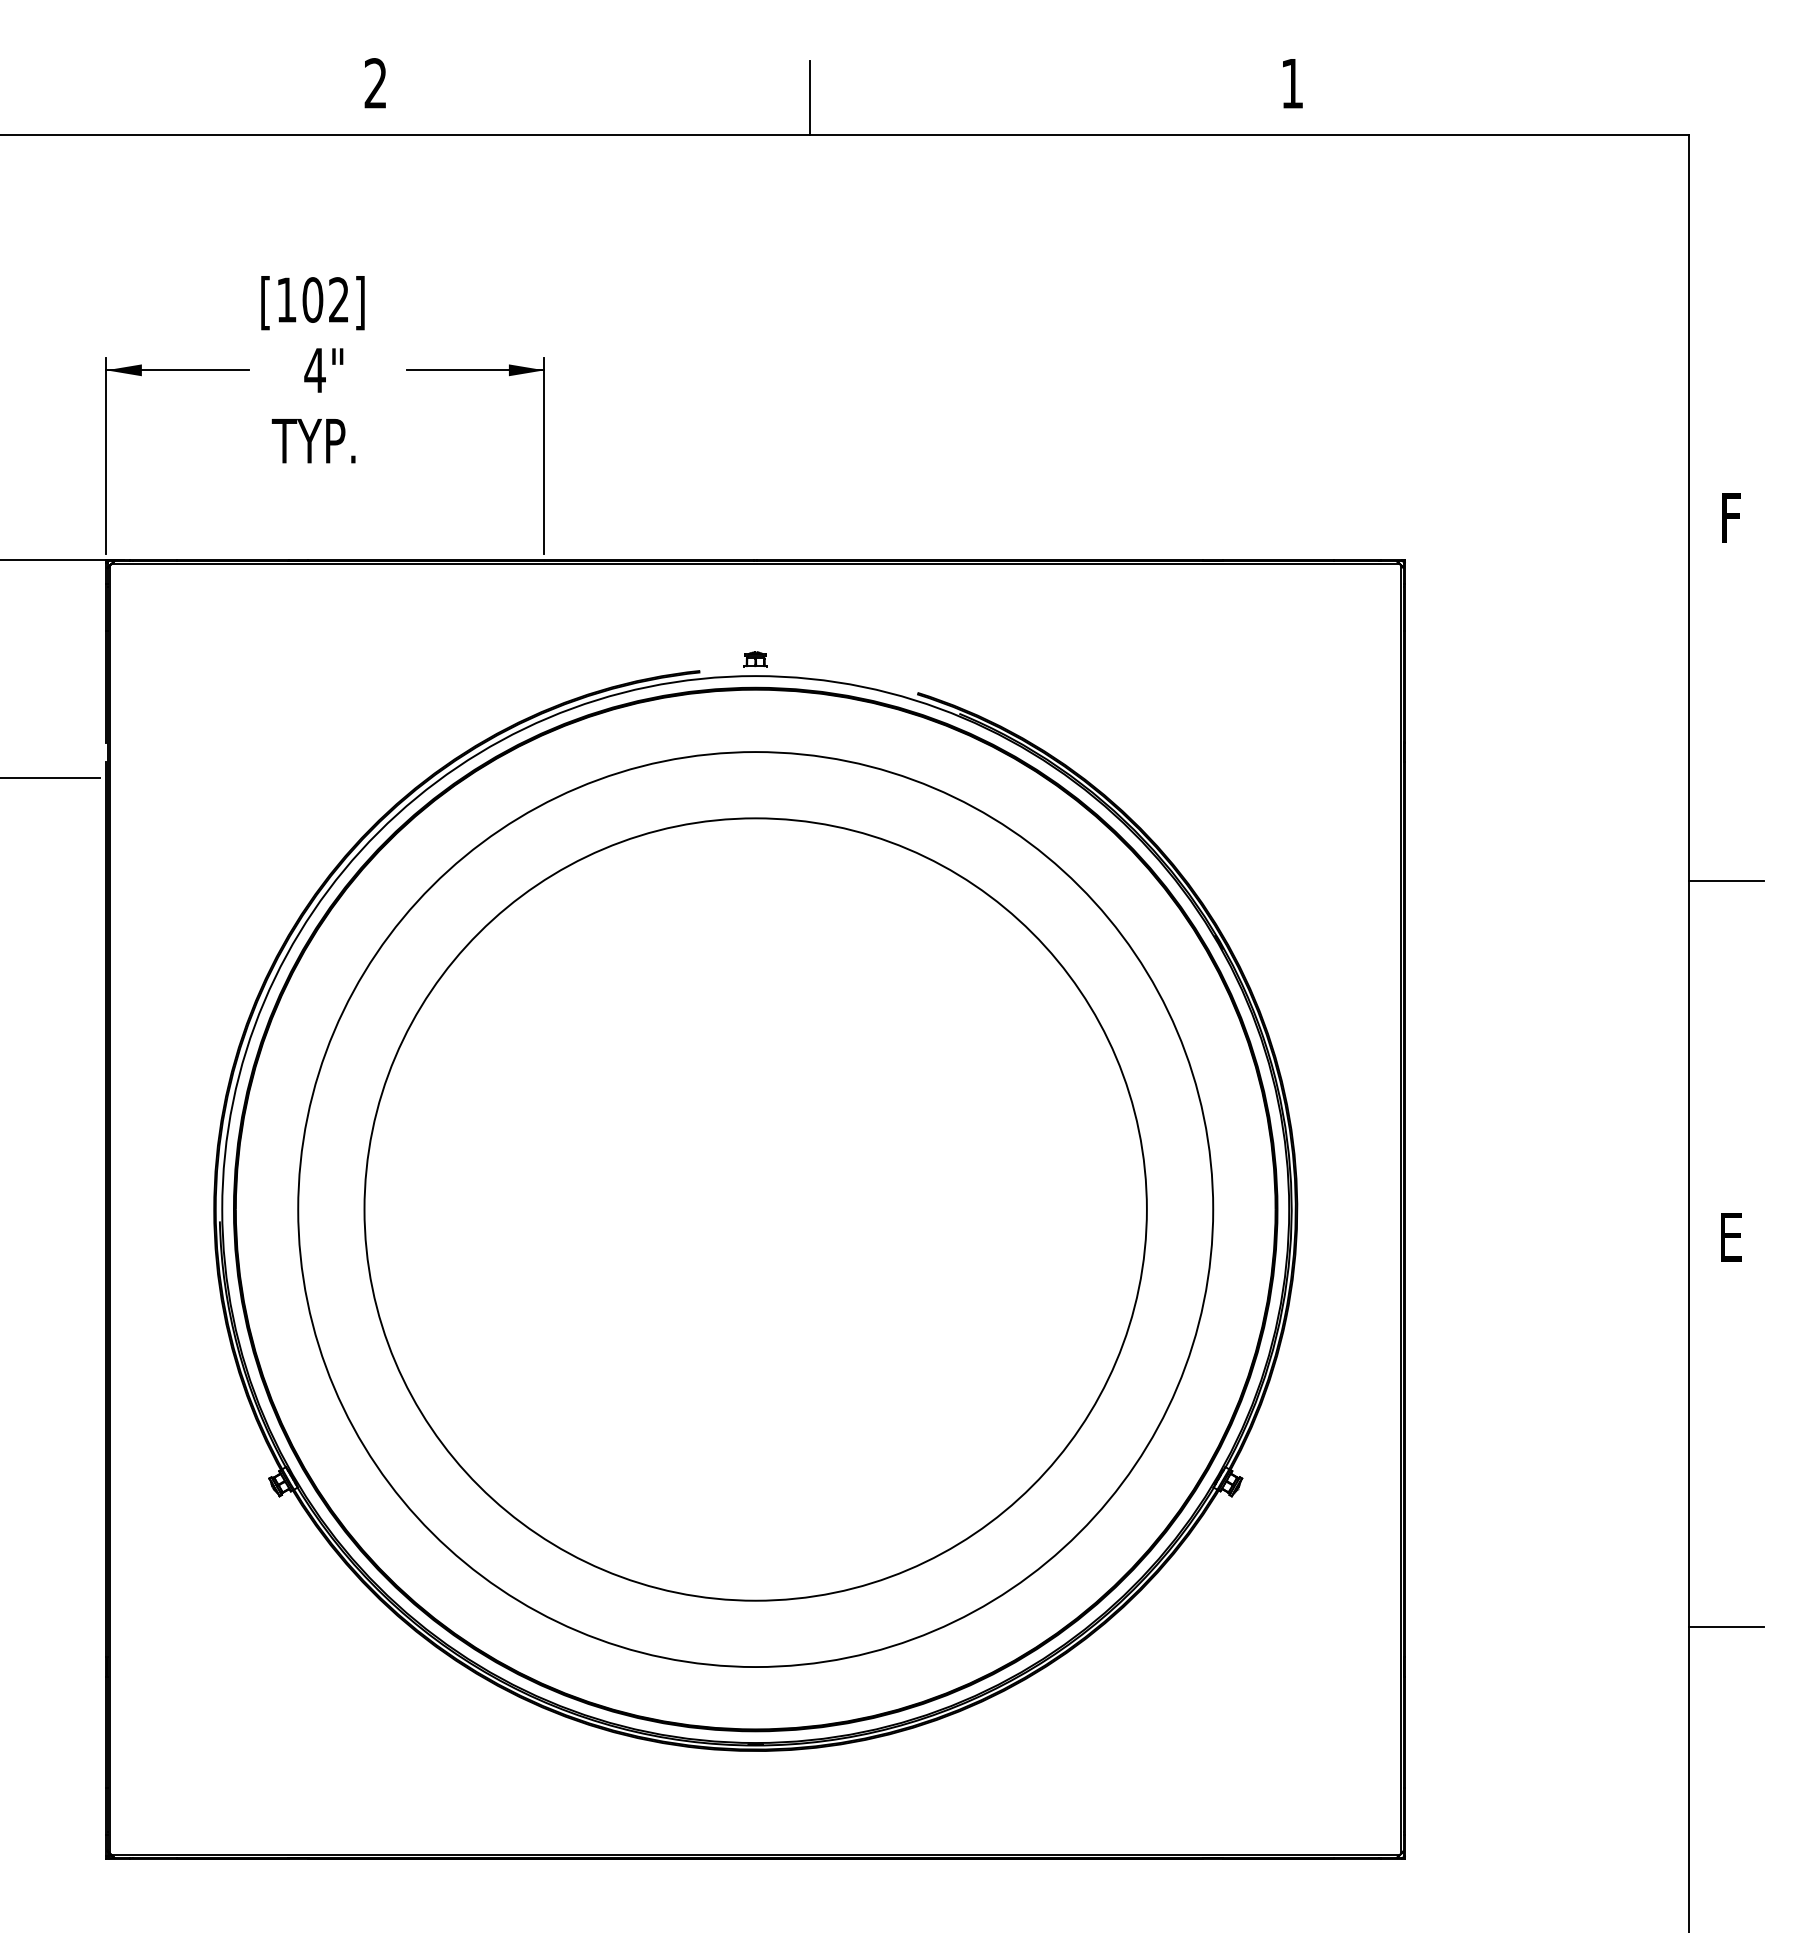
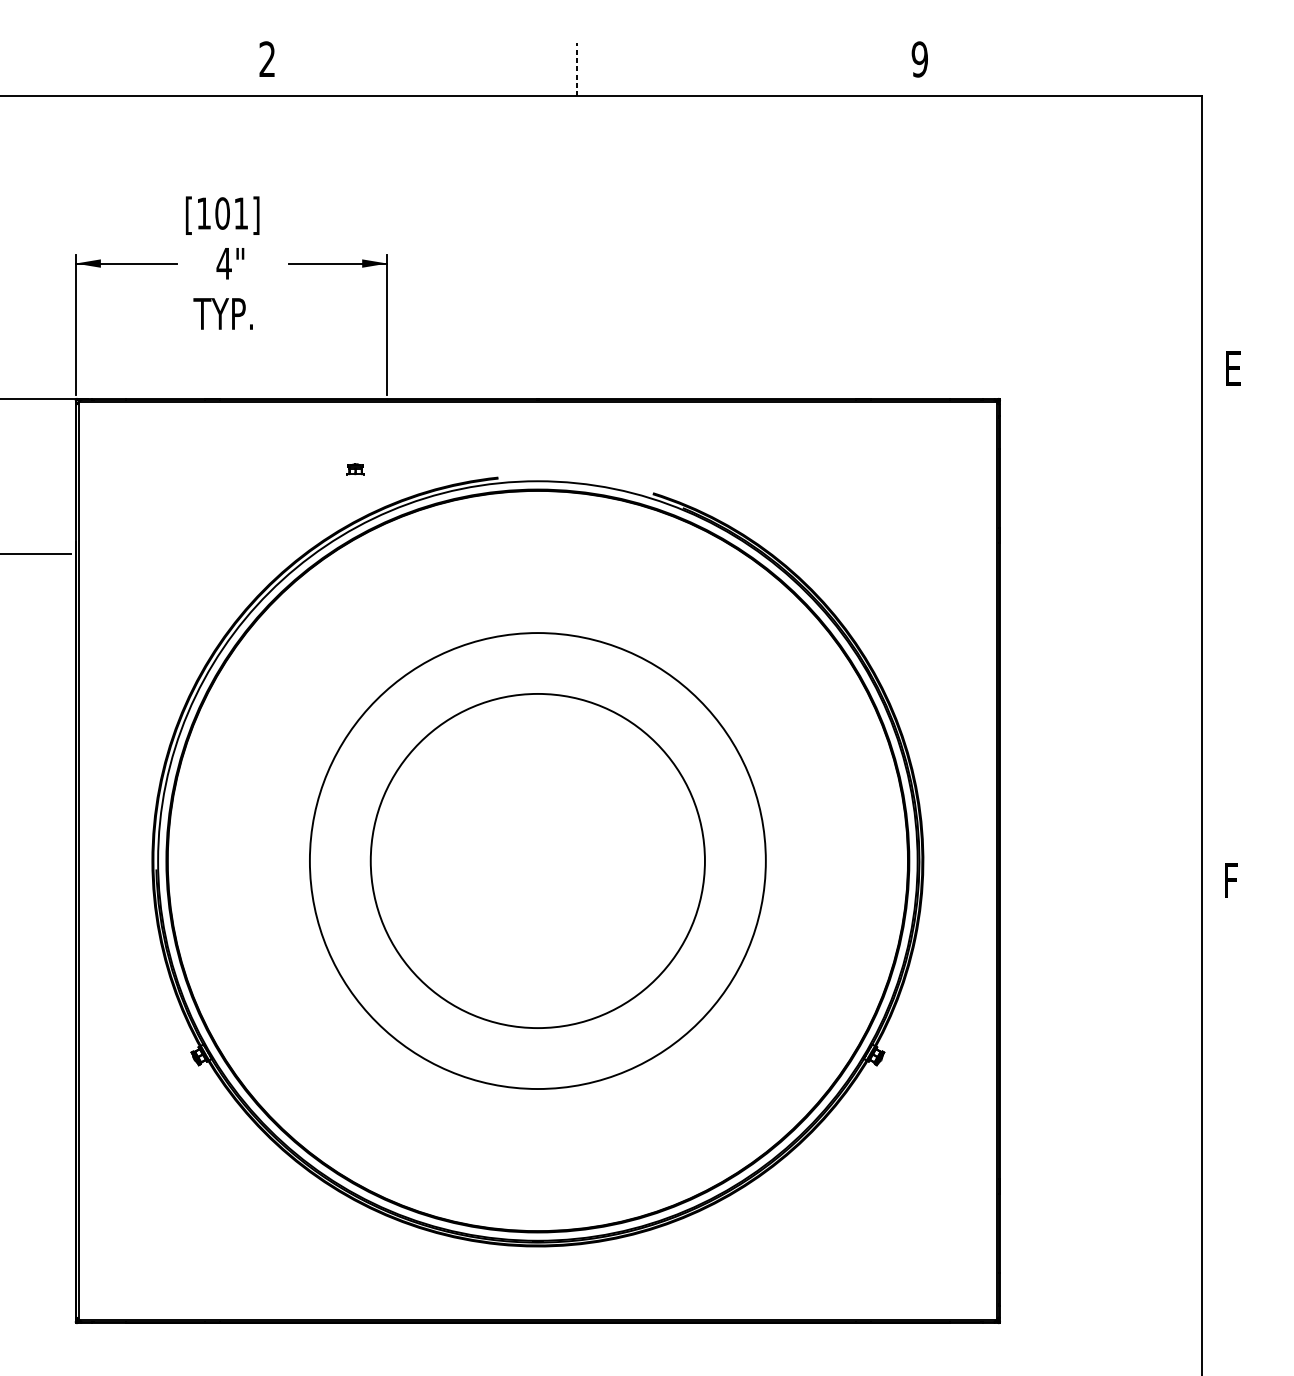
text: (1291, 83) -> (919, 59), 1 -> 9
line: (810, 97) -> (576, 69), solid -> dashed
text: (338, 299) -> (240, 213), [102] -> [101]
text: (1735, 517) -> (1235, 368), F -> E
part: (755, 659) -> (355, 469), moved
line: (1726, 881) -> (1228, 627), removed
circle: (755, 1209) -> (537, 860), size x0.6
circle: (755, 1209) -> (537, 860), size x0.7
text: (1733, 1237) -> (1233, 880), E -> F
line: (1726, 1627) -> (1228, 1158), removed

